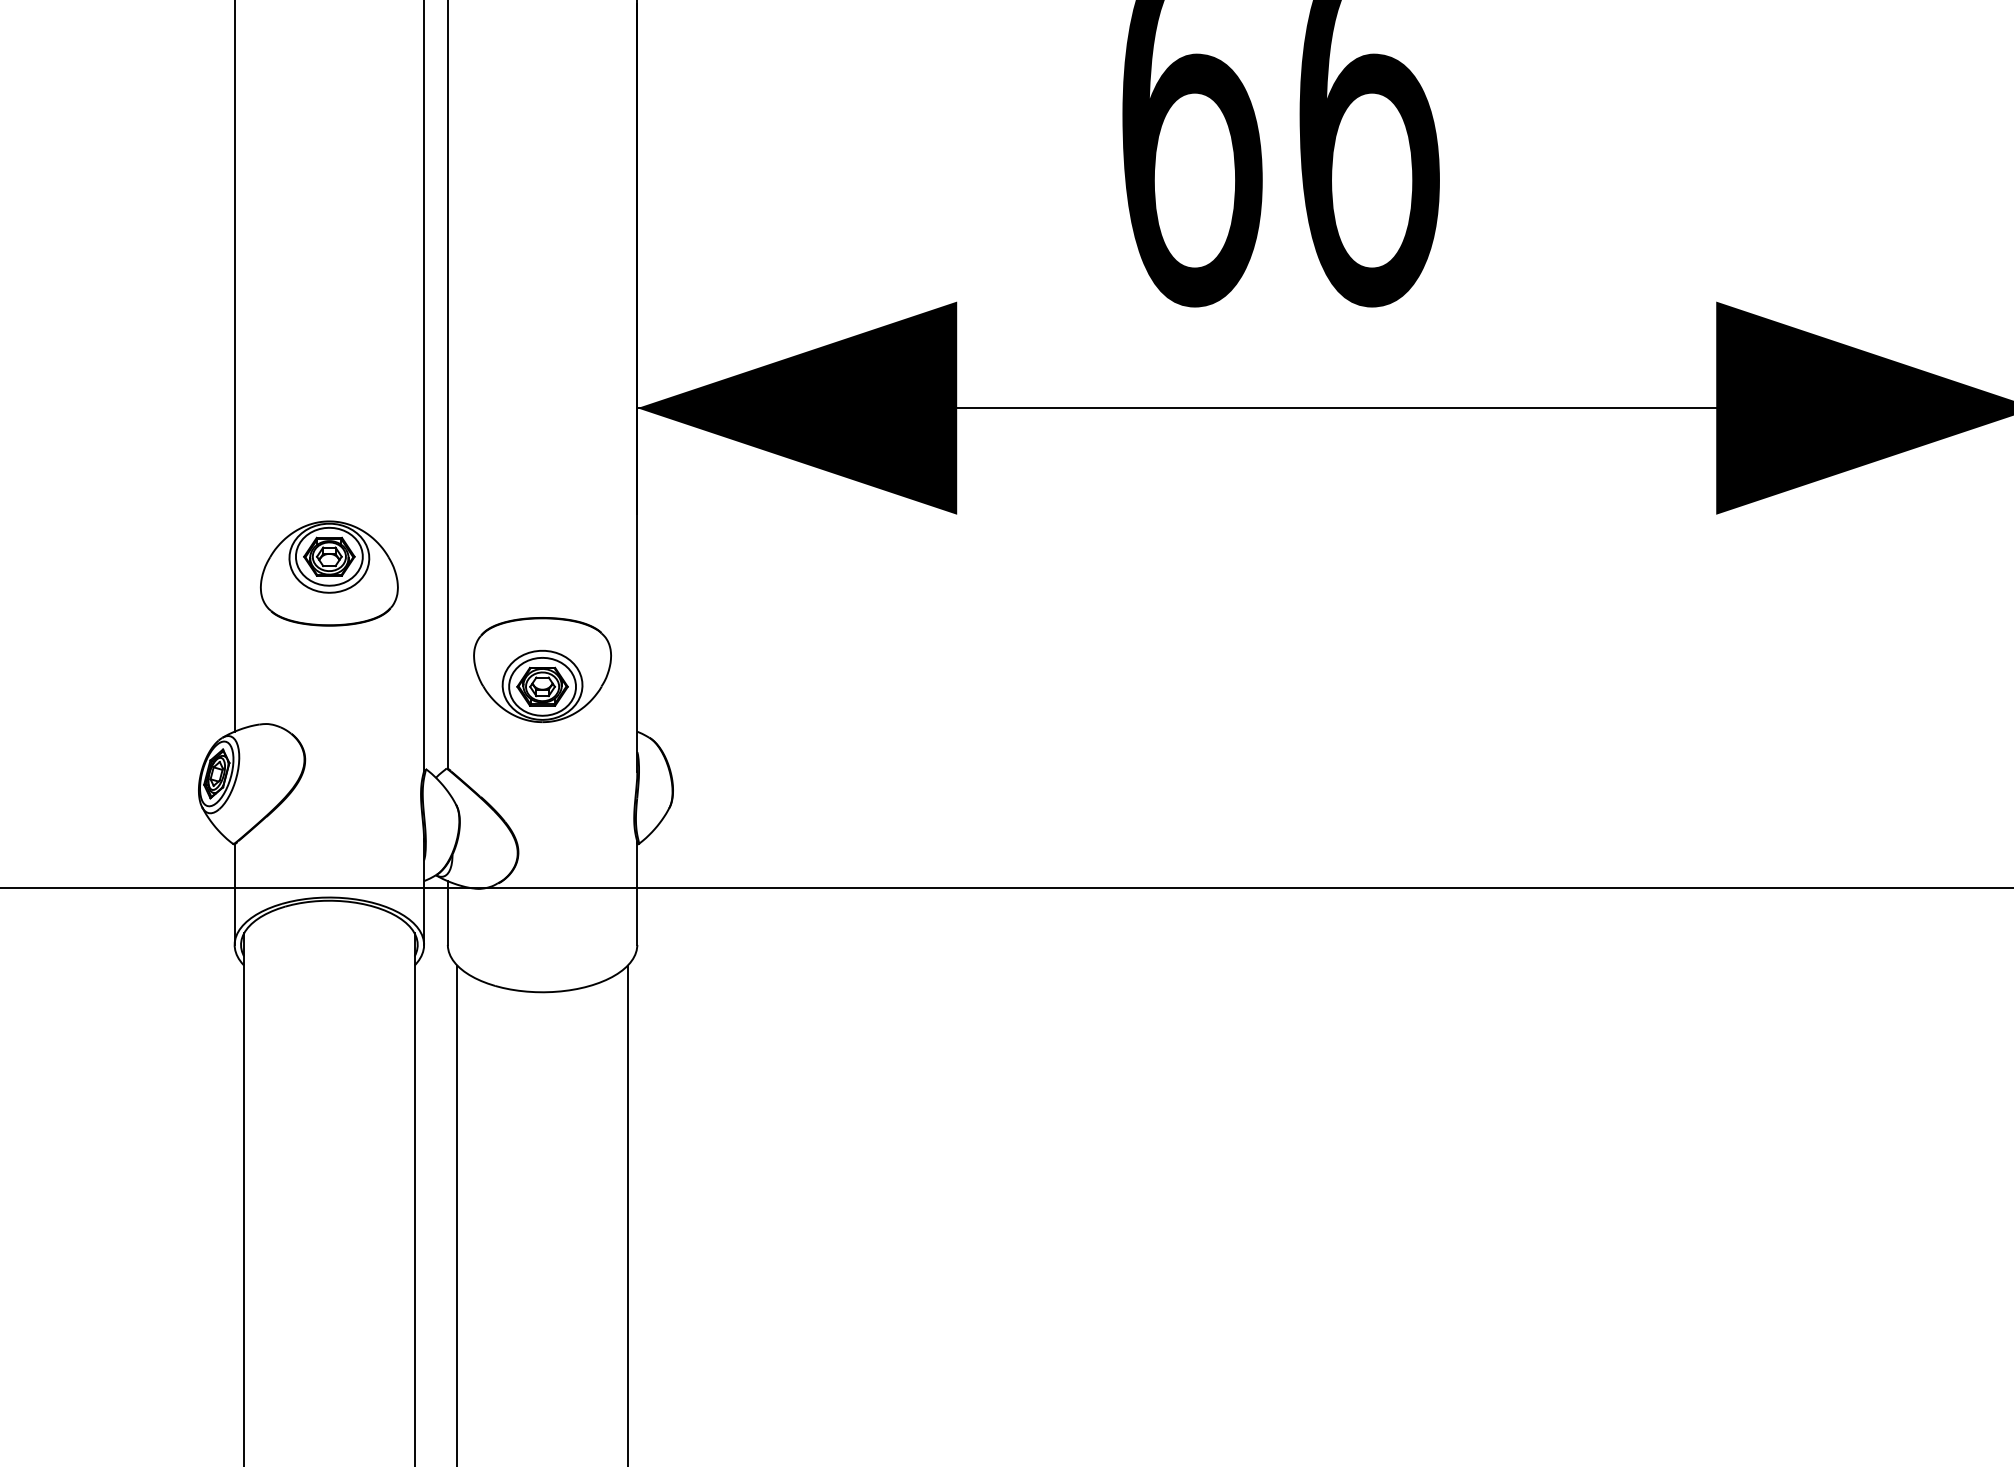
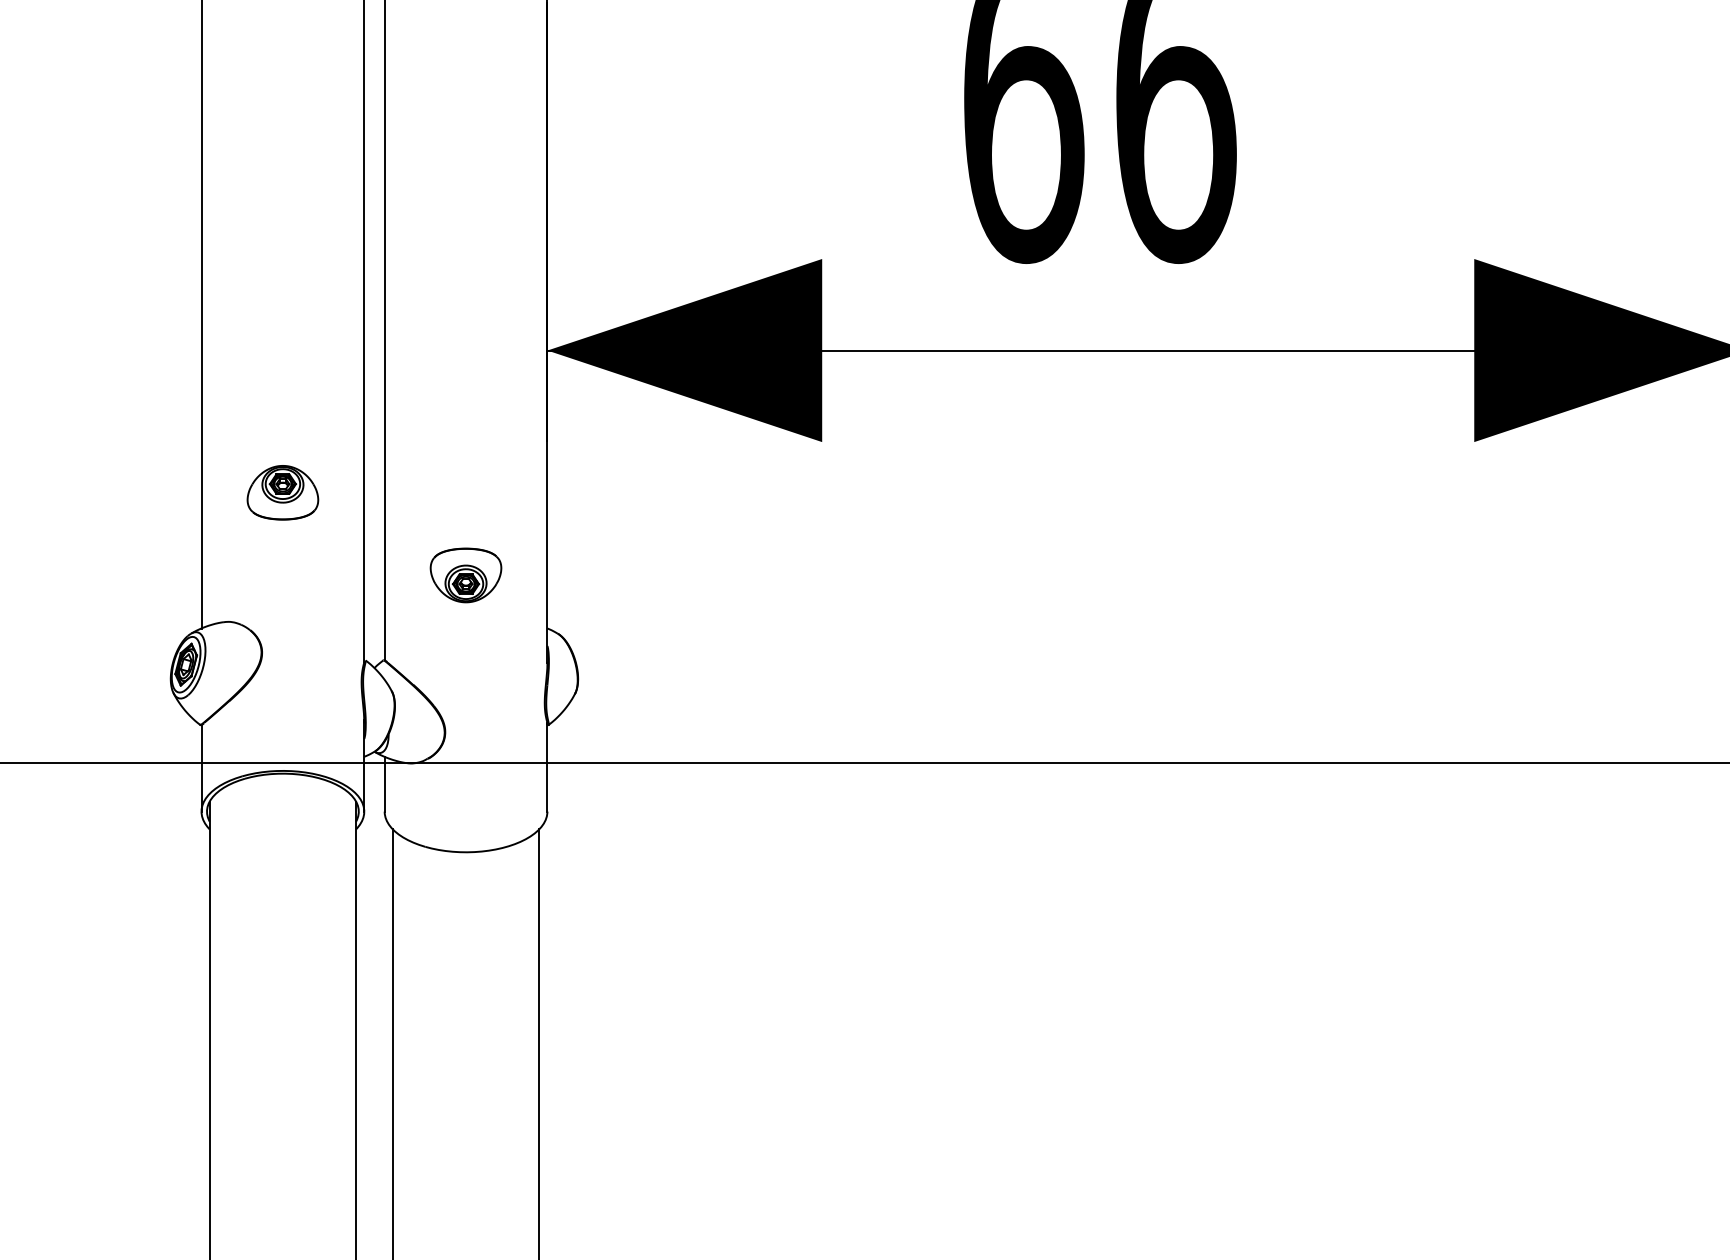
part: (328, 573) -> (282, 492), size x0.6
part: (541, 670) -> (465, 575), size x0.6

